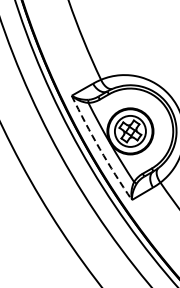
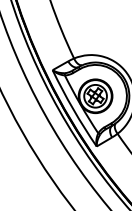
arc: (99, 149) -> (72, 109), dashed -> solid

